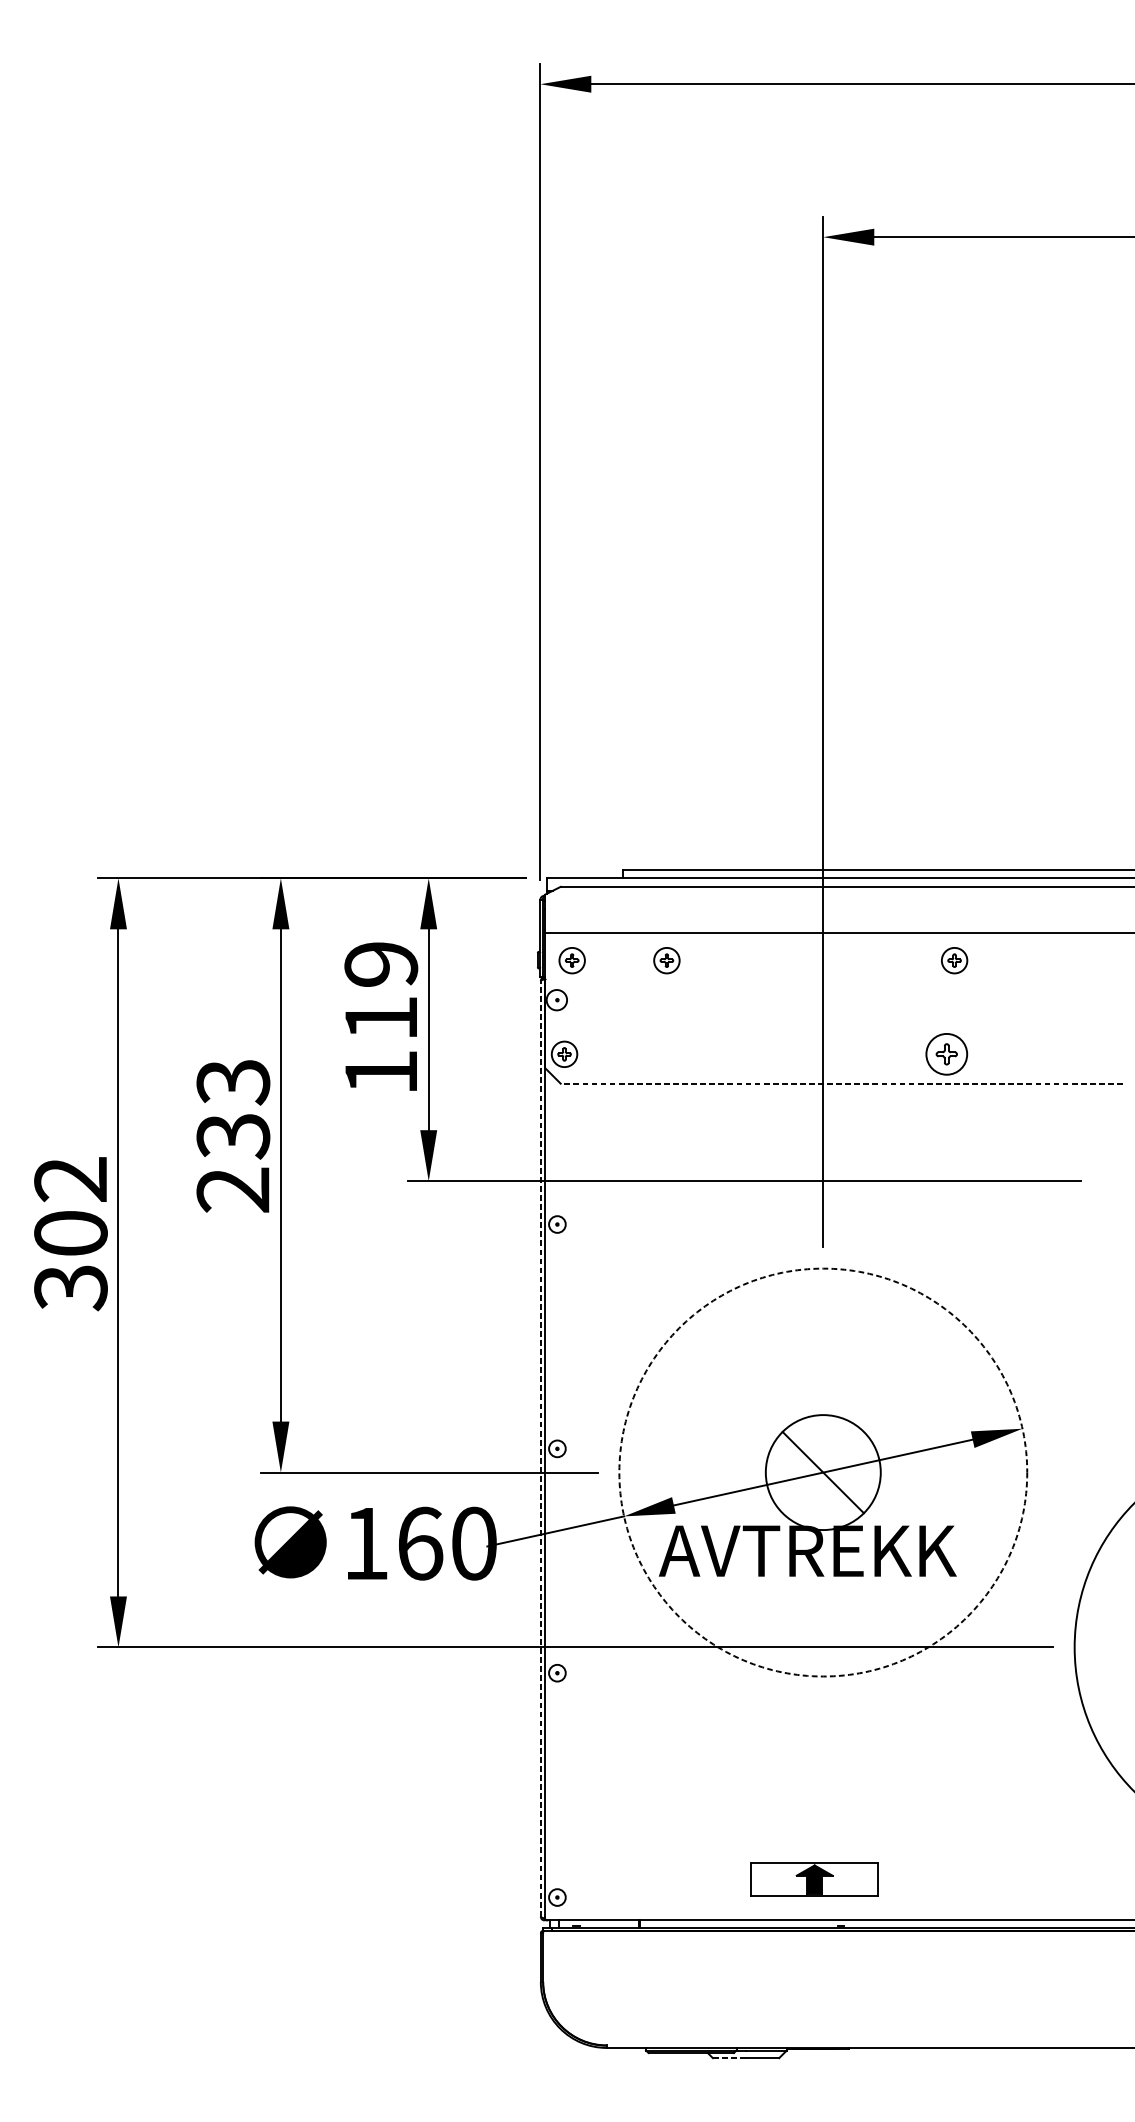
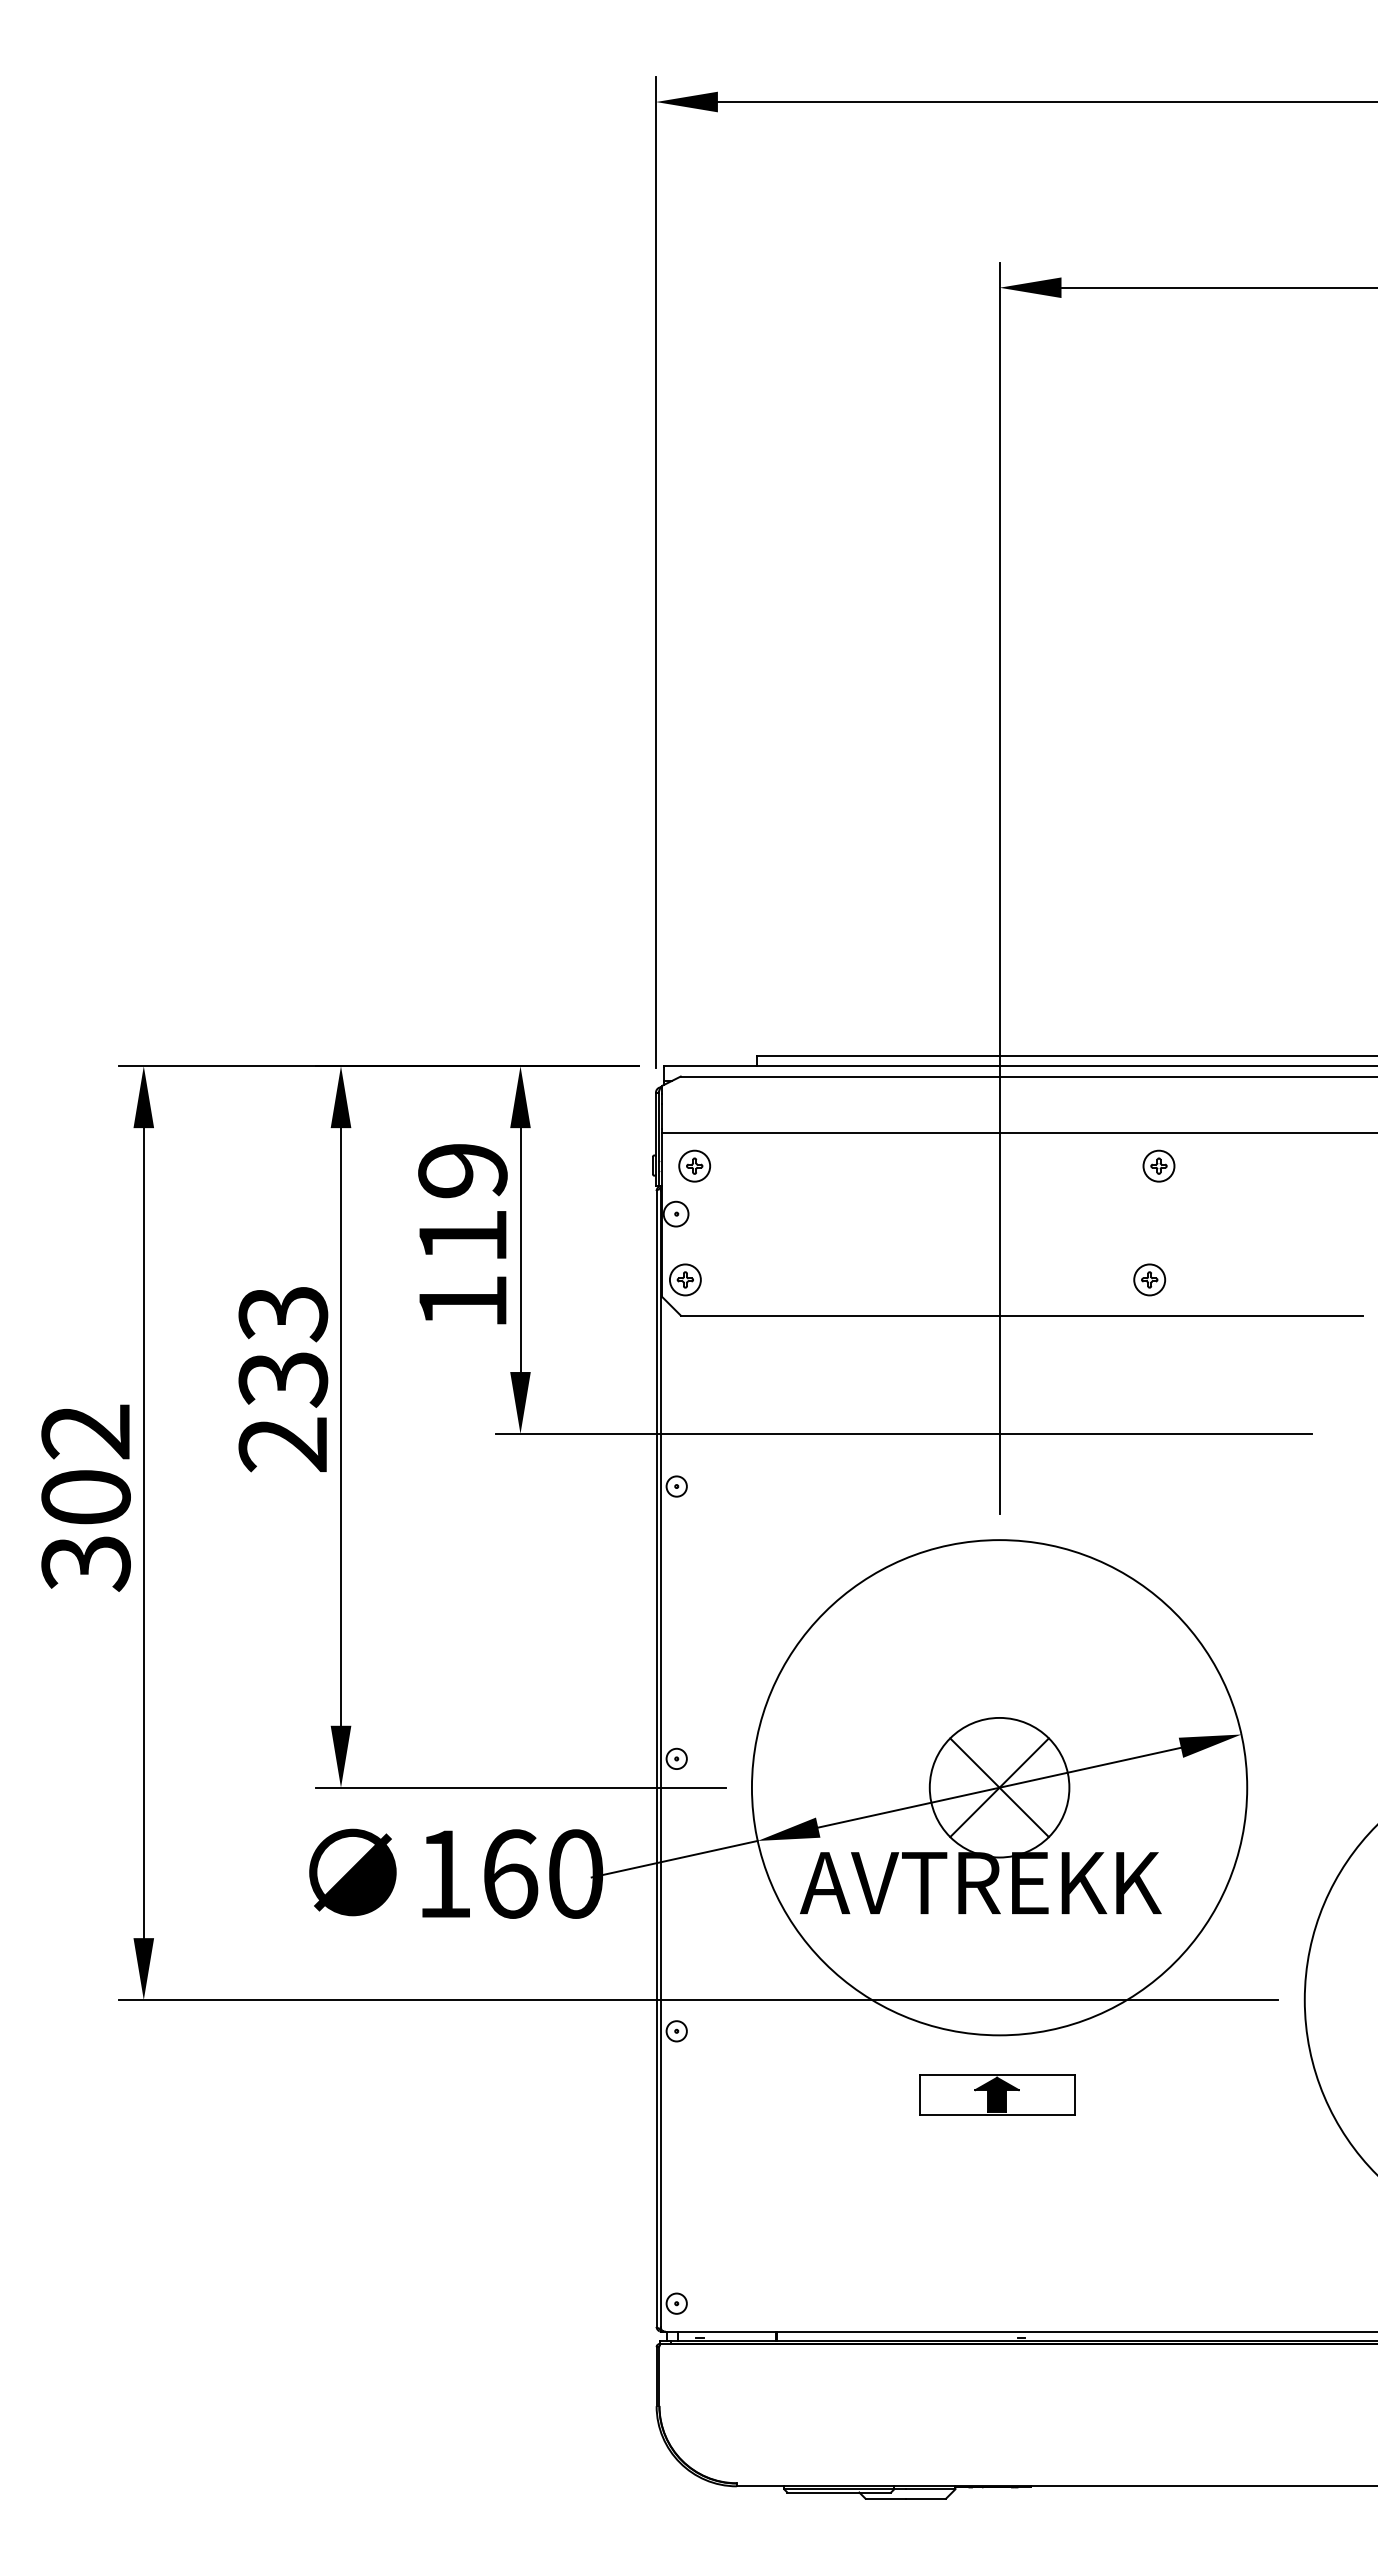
part: (666, 960) -> (809, 1165), removed
part: (946, 1053) -> (1149, 1279), size x0.62
line: (841, 1083) -> (1021, 1315), dashed -> solid
line: (540, 1448) -> (656, 1758), dashed -> solid
circle: (823, 1472) -> (999, 1787), dashed -> solid
line: (823, 1472) -> (999, 1787), added
part: (814, 1879) -> (997, 2094), moved
line: (730, 2057) -> (886, 2498), dashed -> solid

